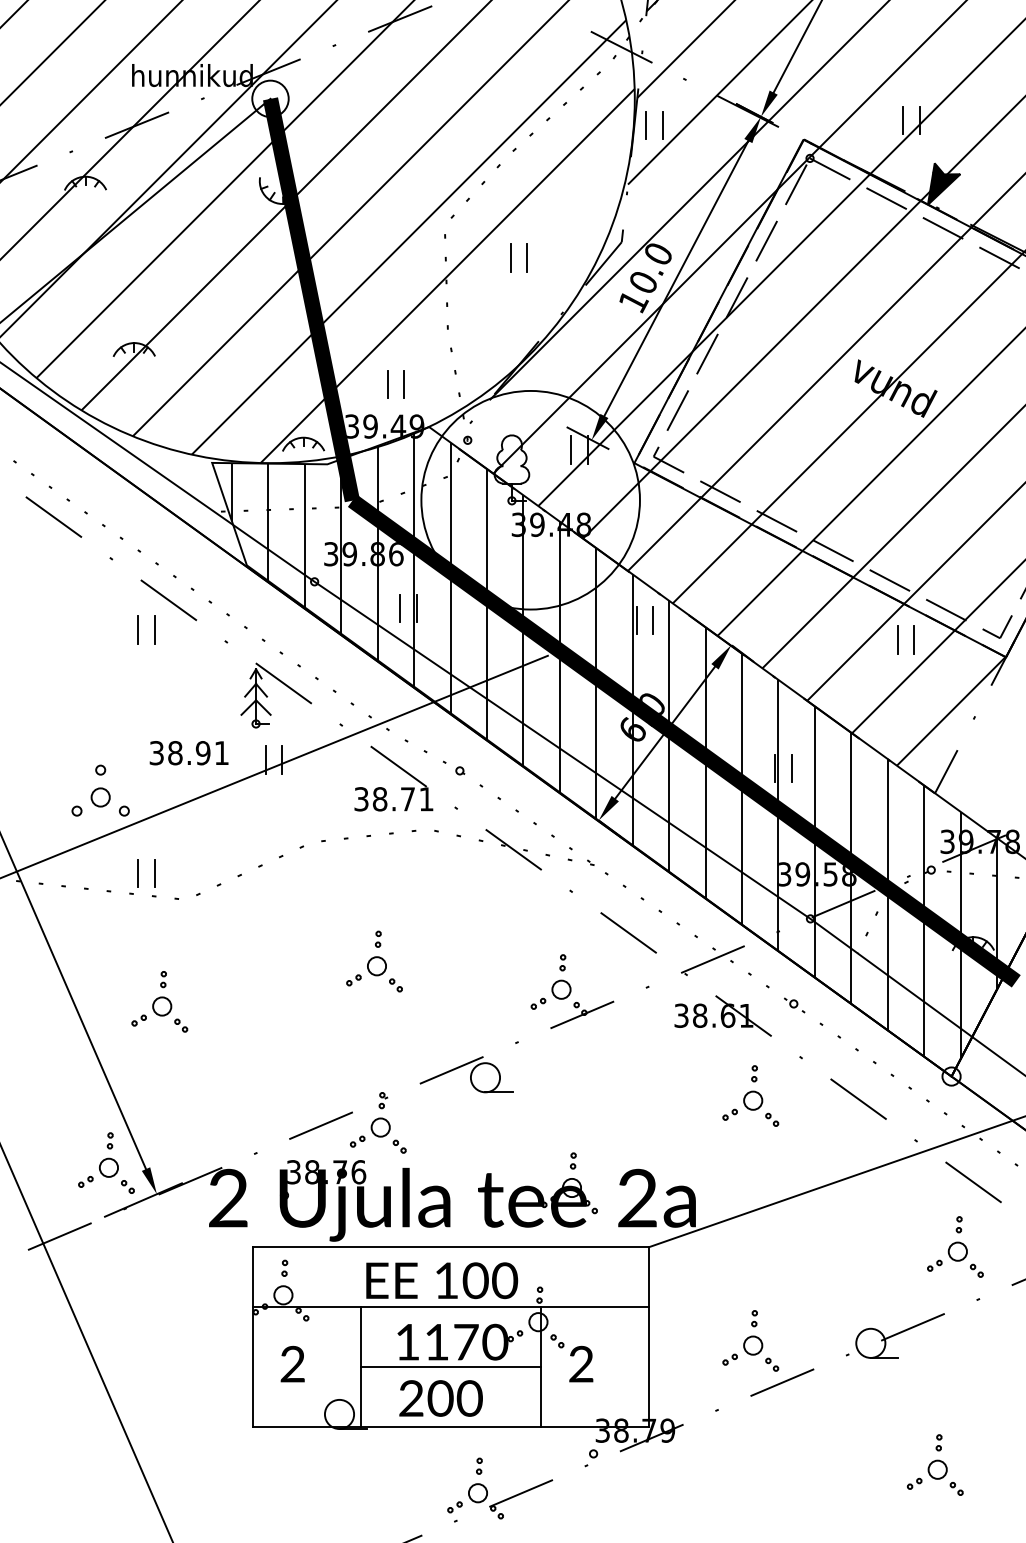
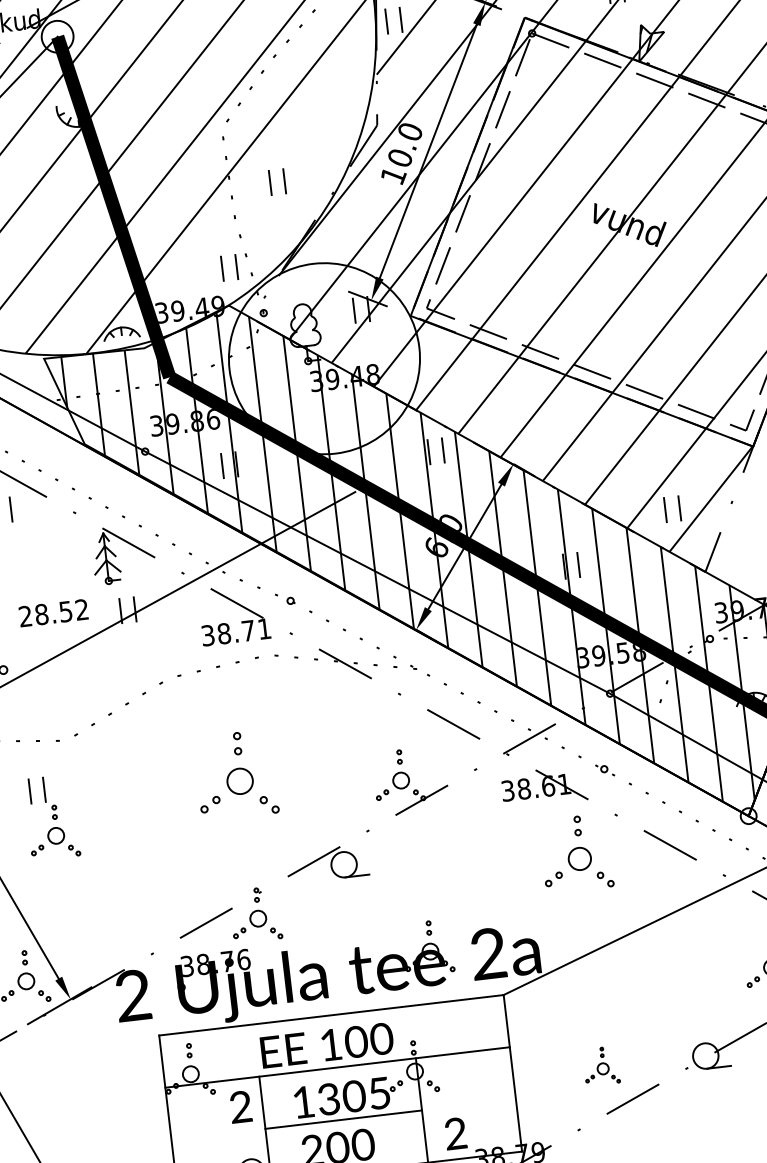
fill: (943, 183) -> (650, 41), removed
part: (511, 257) -> (271, 182), moved
part: (388, 384) -> (223, 268), moved
part: (898, 639) -> (665, 509), moved
text: (188, 753) -> (53, 613), 38.91 -> 28.52
part: (138, 873) -> (30, 791), moved
part: (374, 961) -> (235, 775), size x1.6
part: (750, 1095) -> (576, 853), size x1.4
part: (750, 1340) -> (601, 1065), size x0.7
text: (466, 1341) -> (354, 1095), 1170 -> 1305
text: (292, 1363) -> (240, 1106), moved
text: (581, 1363) -> (455, 1133), moved

